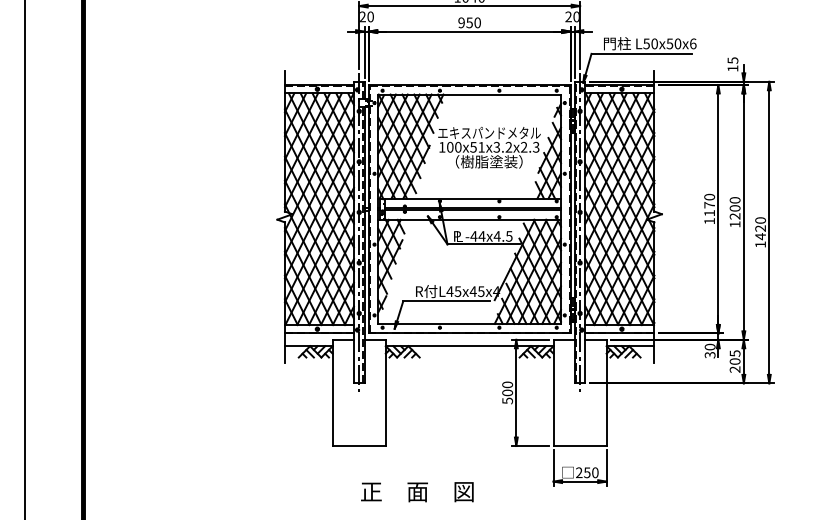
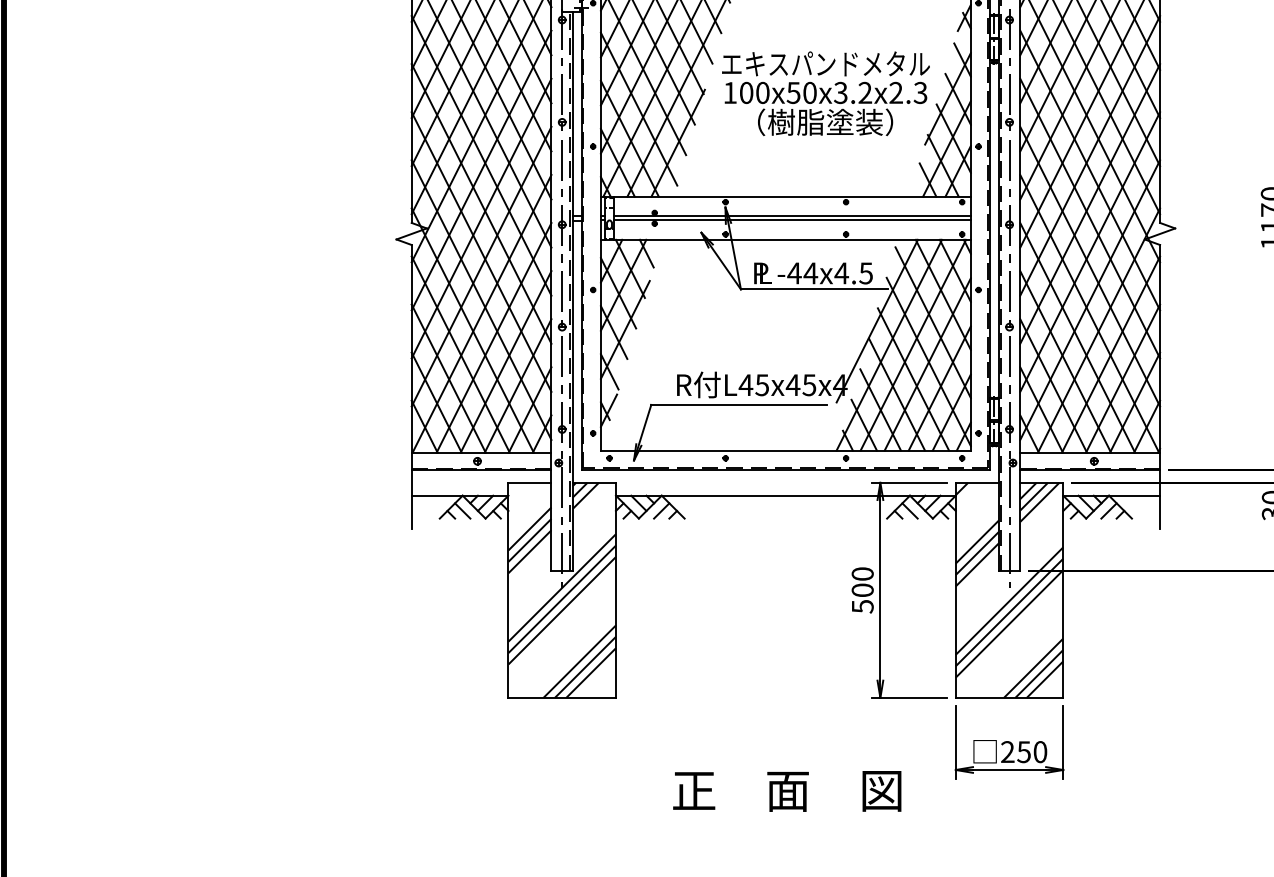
text: (481, 146) -> (809, 91), 100x51x3.2x2.3 -> 100x50x3.2x2.3
hatch: (358, 392) -> (560, 589), added
hatch: (579, 392) -> (1008, 589), added
text: (417, 492) -> (787, 792), moved

